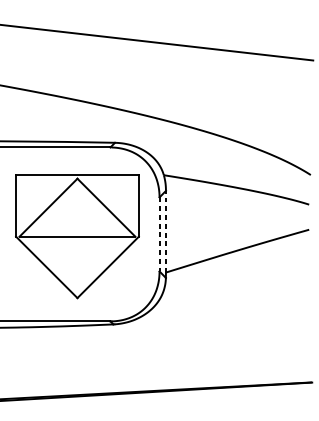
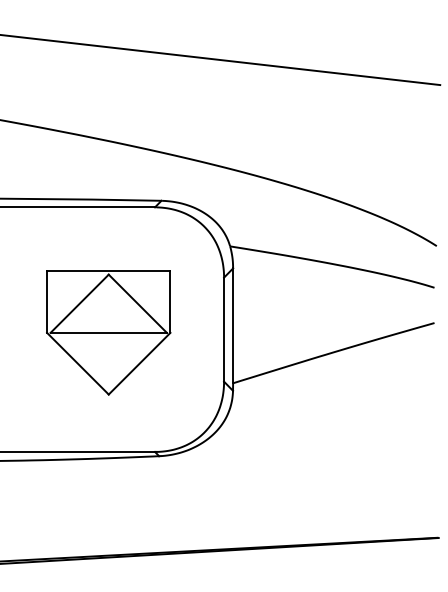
line: (166, 231) -> (233, 325), dashed -> solid
line: (159, 235) -> (224, 330), dashed -> solid
part: (77, 236) -> (108, 332), size x0.71

